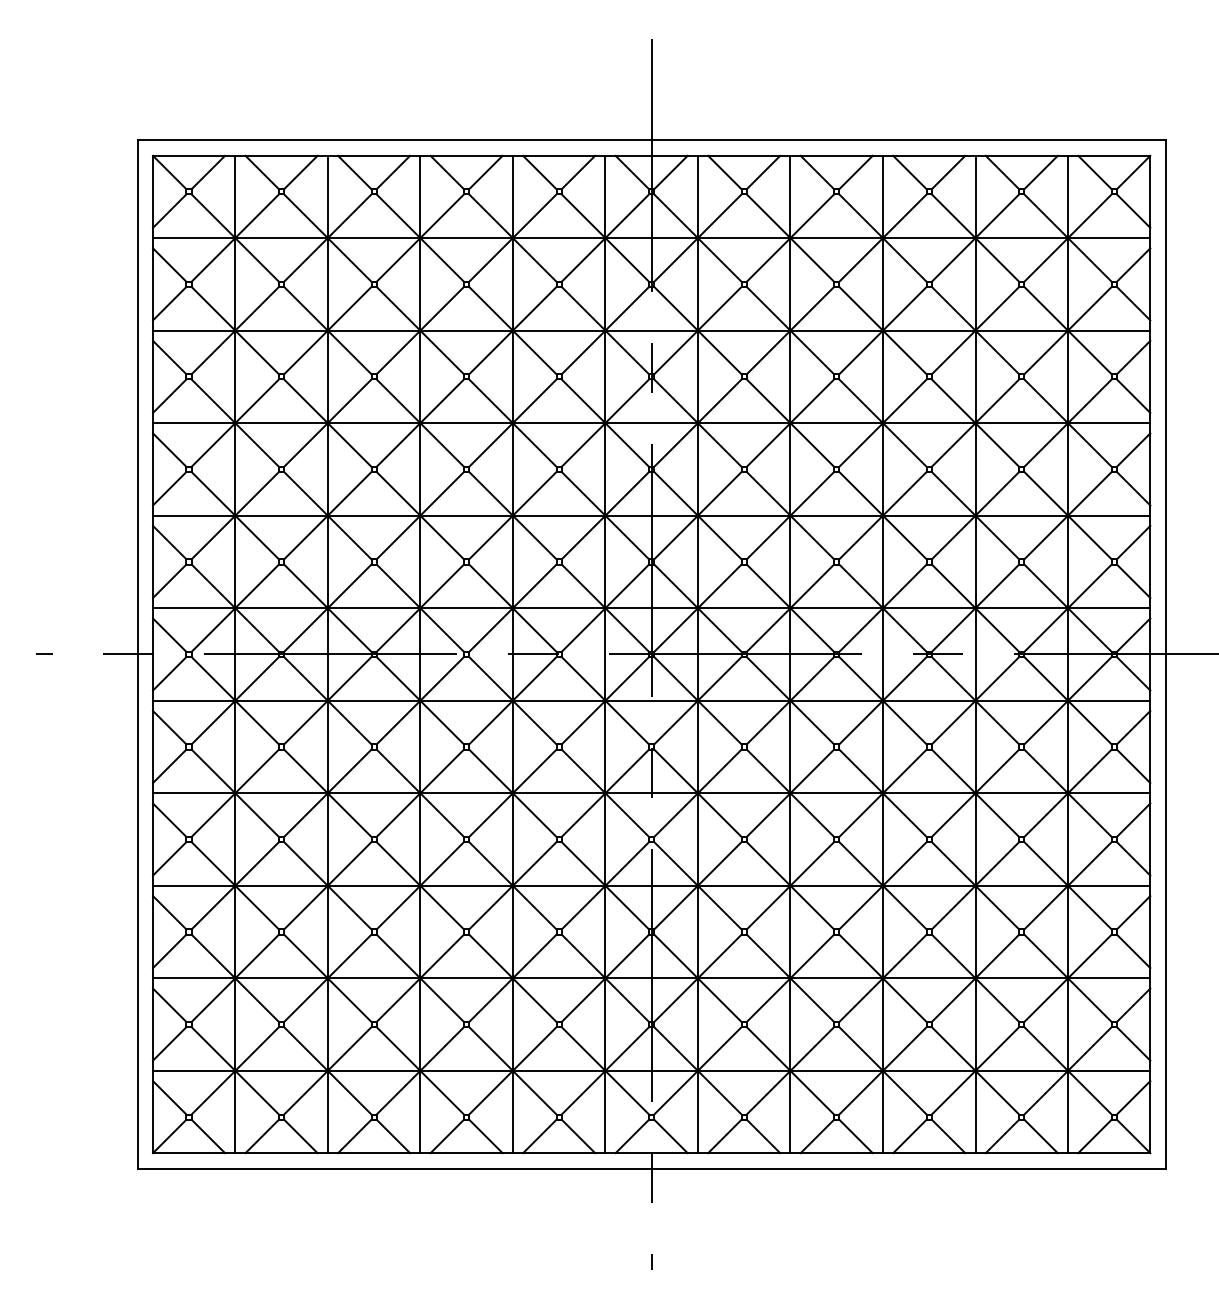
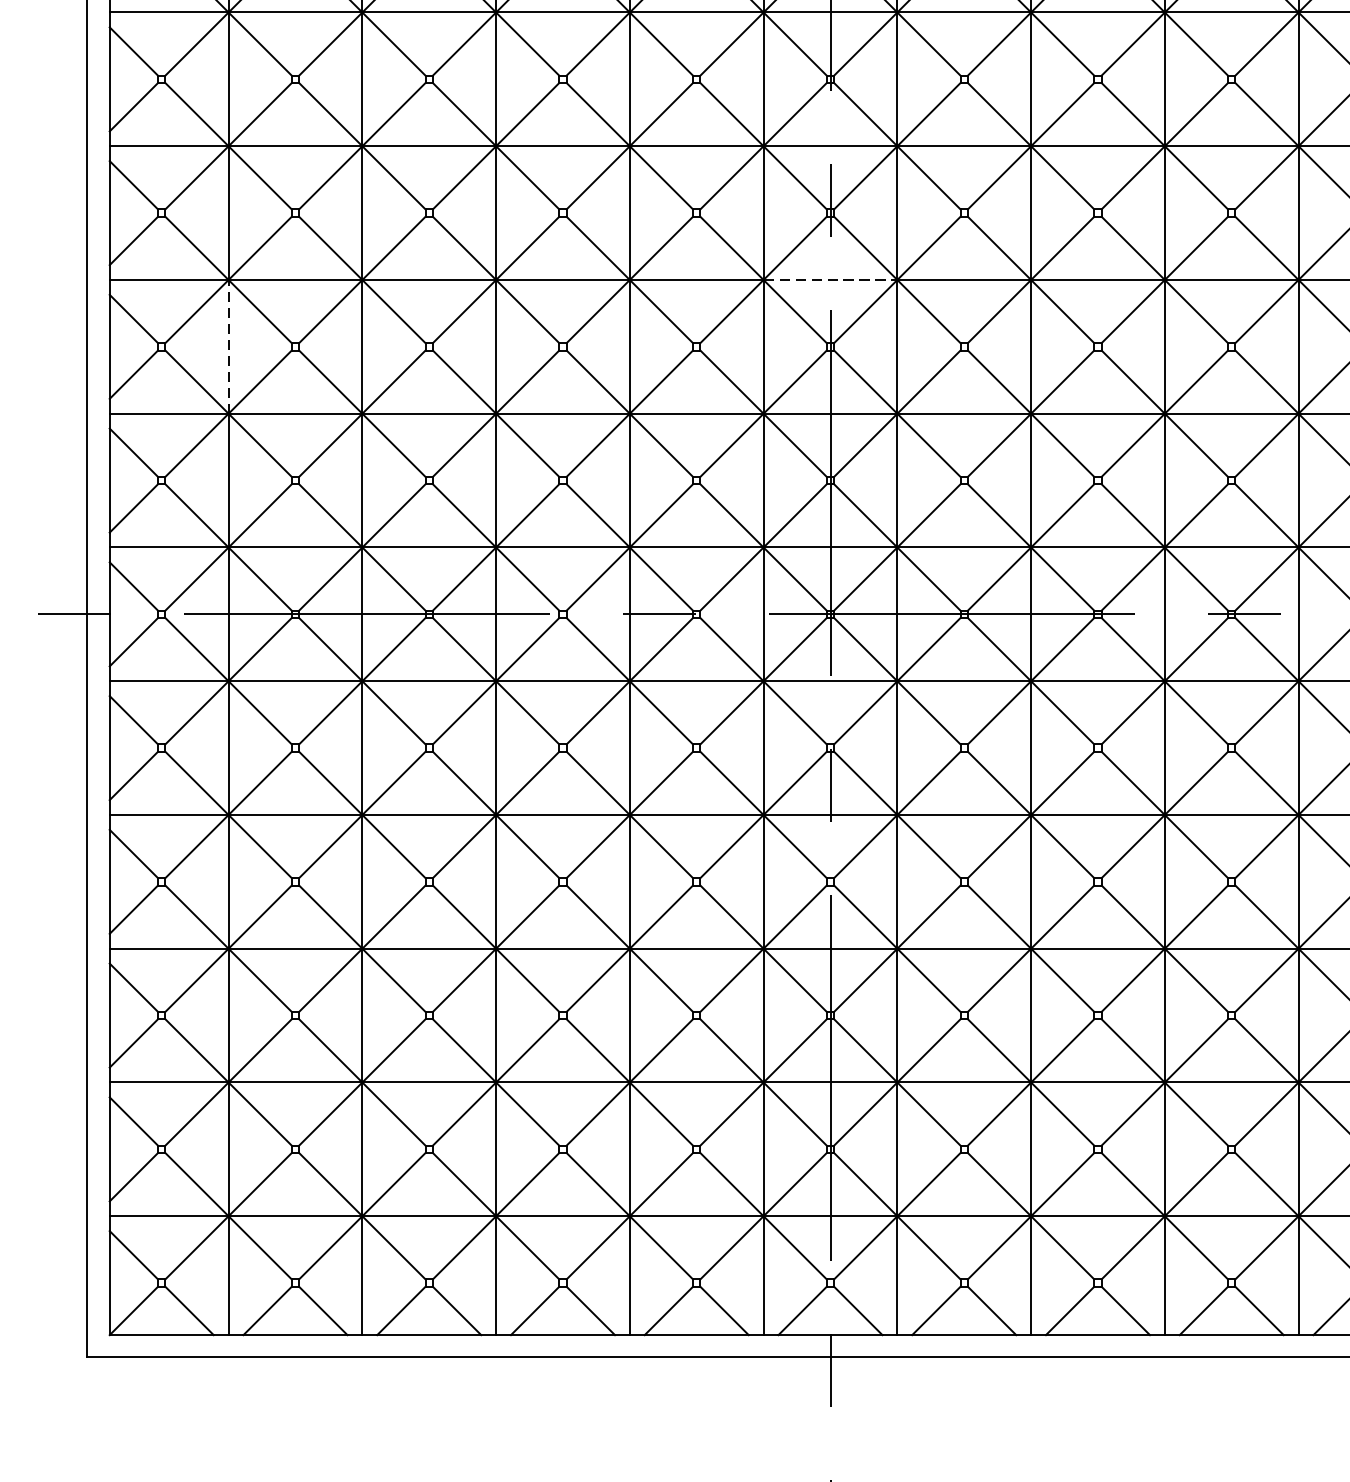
line: (652, 423) -> (831, 280), solid -> dashed
line: (235, 468) -> (228, 345), solid -> dashed

